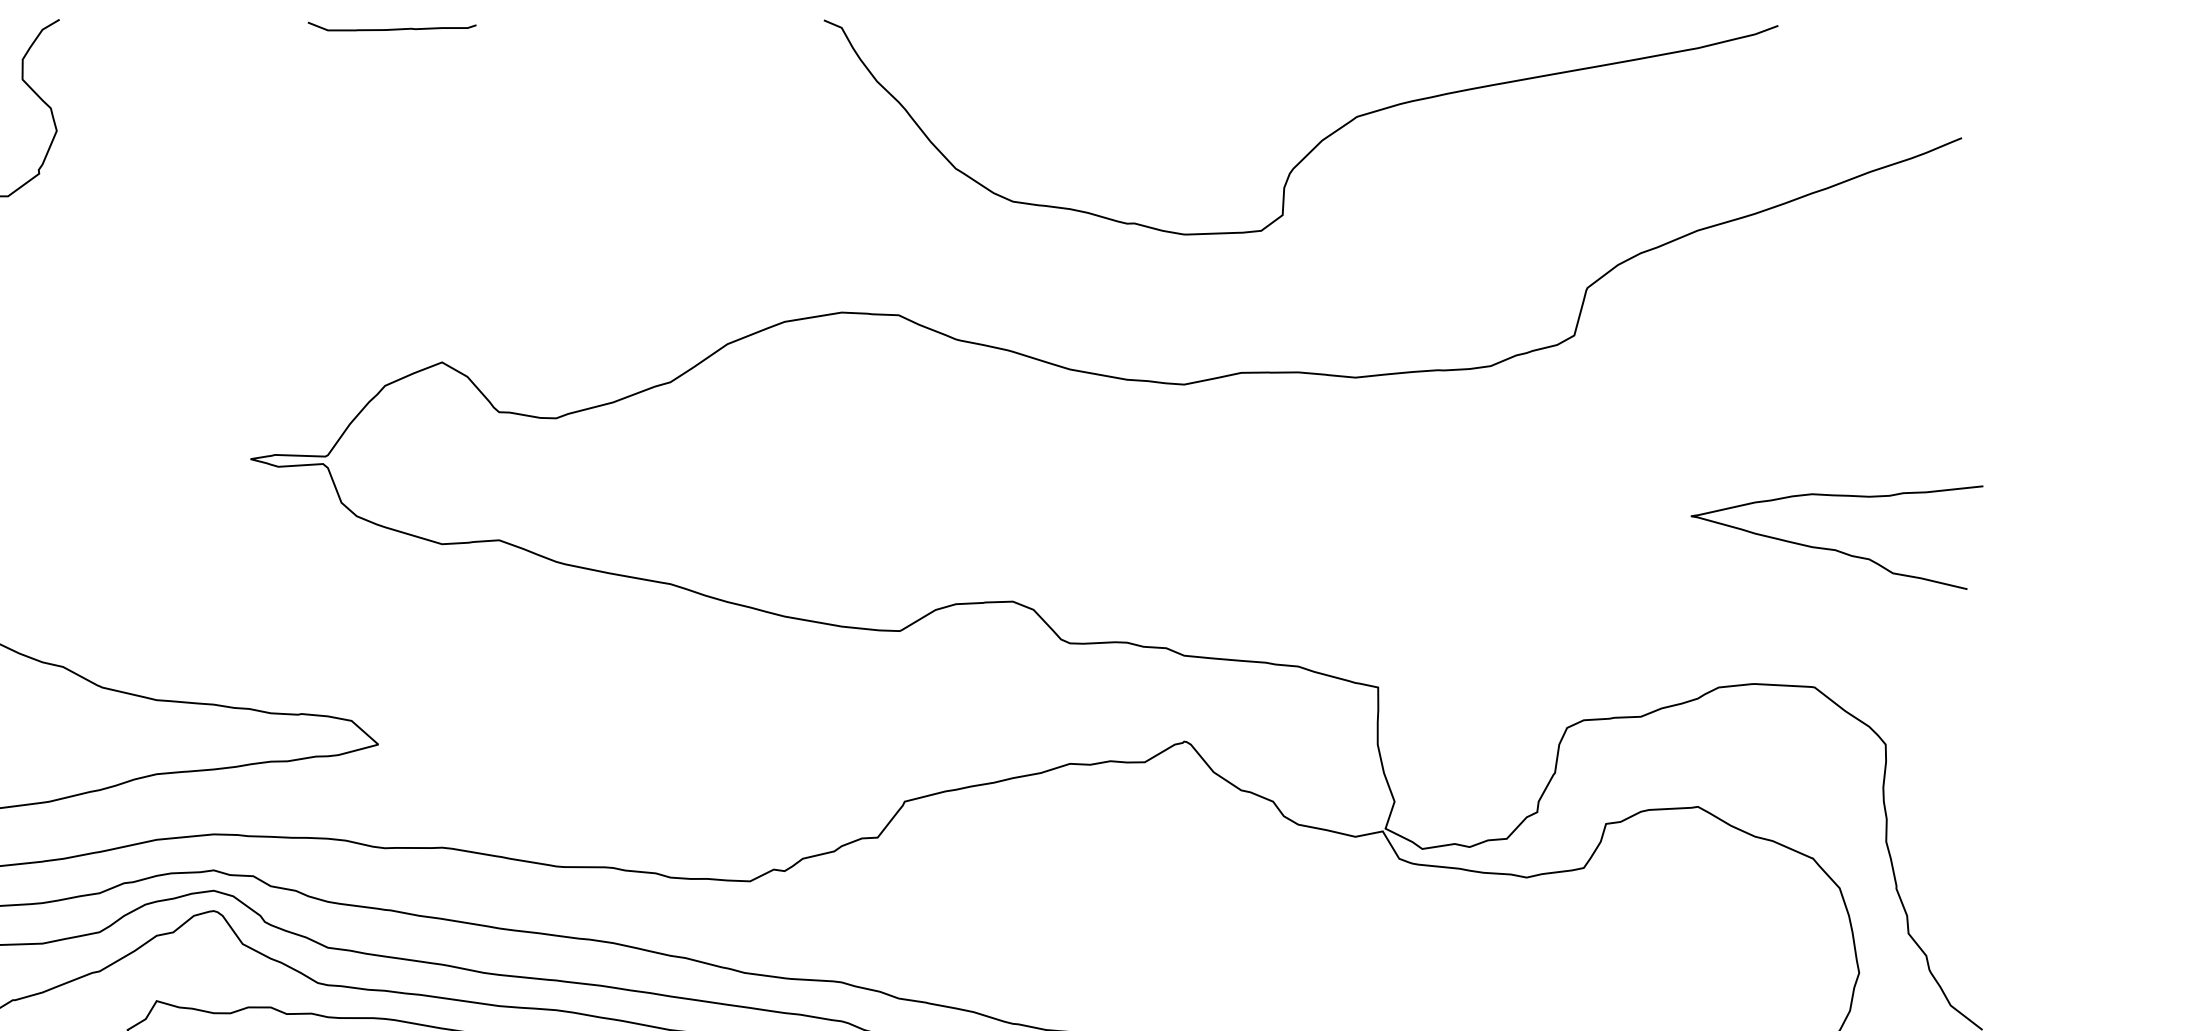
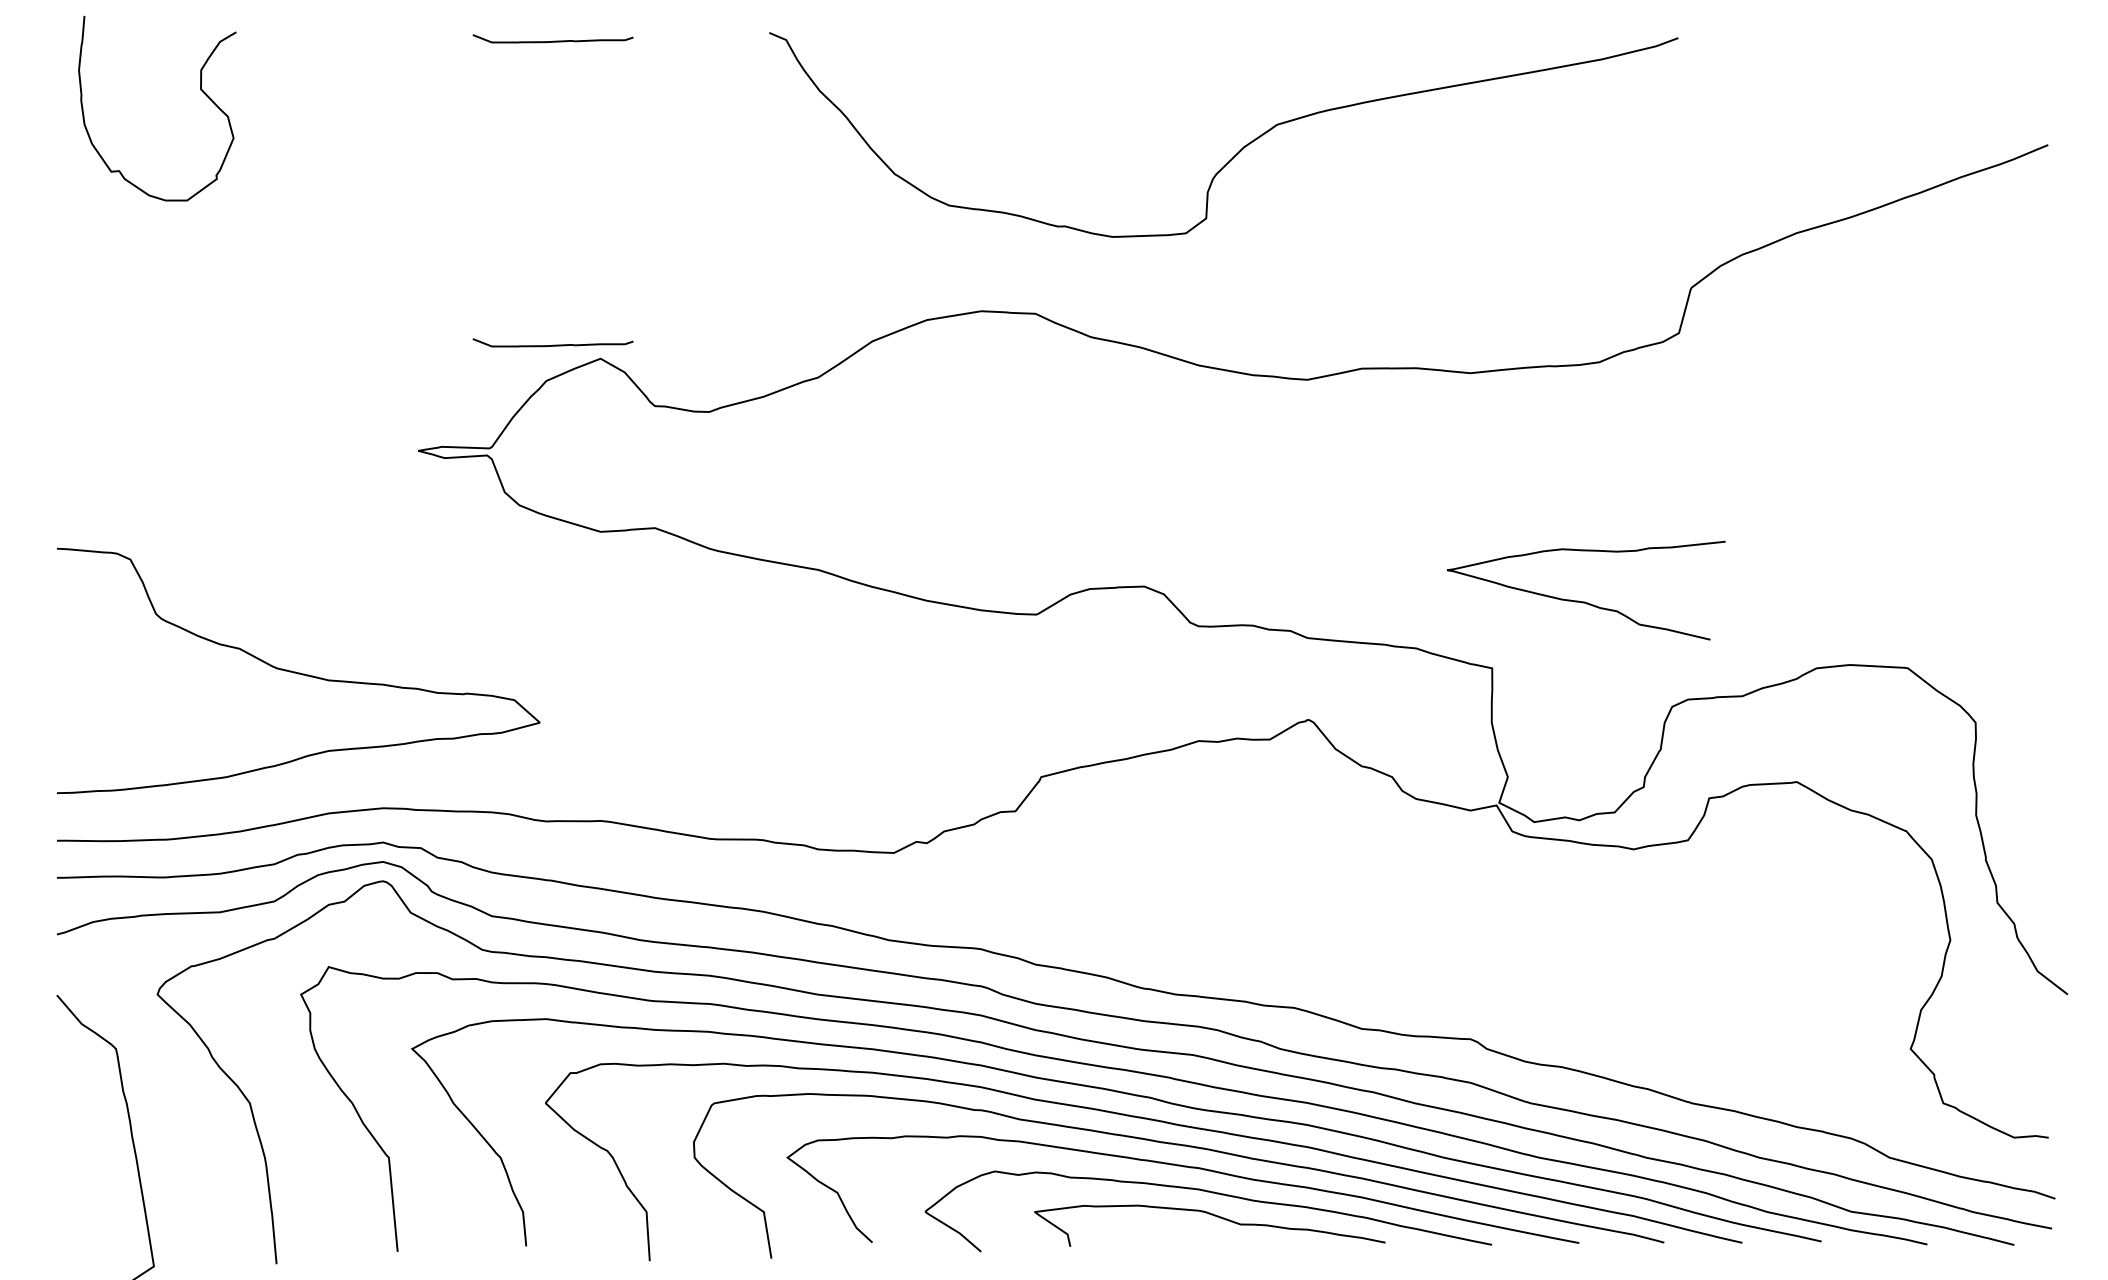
curve: (1317, 143) -> (1239, 150), moved
curve: (392, 347) -> (553, 344), added
curve: (1836, 549) -> (1585, 601), moved

